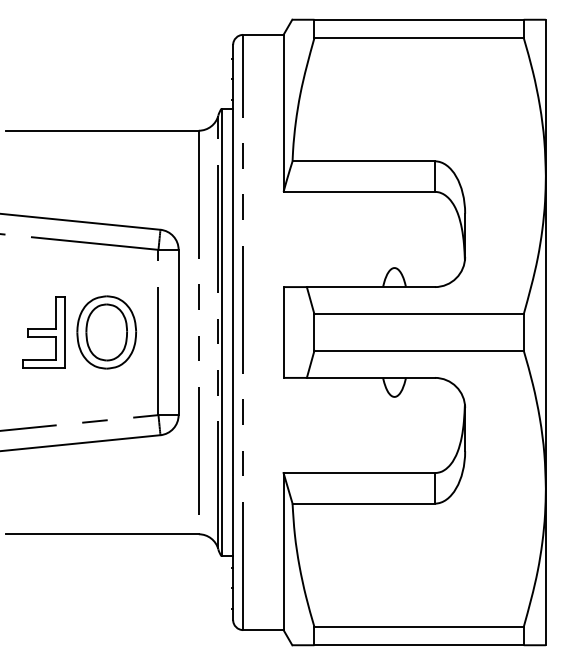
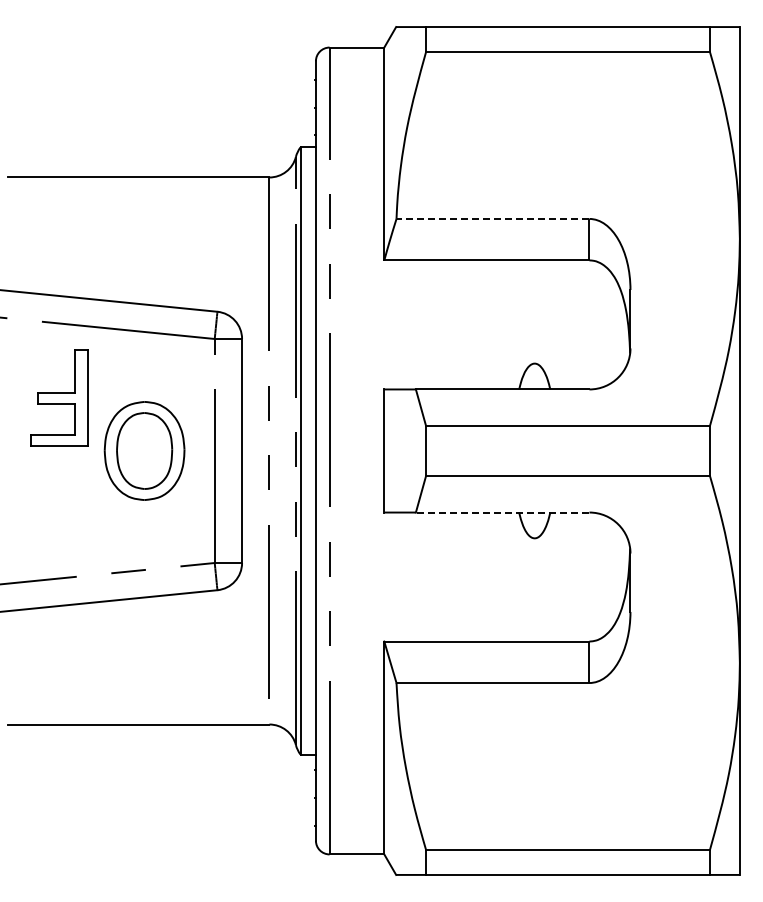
line: (363, 160) -> (492, 218), solid -> dashed
part: (43, 332) -> (59, 397), moved
line: (370, 377) -> (502, 512), solid -> dashed

